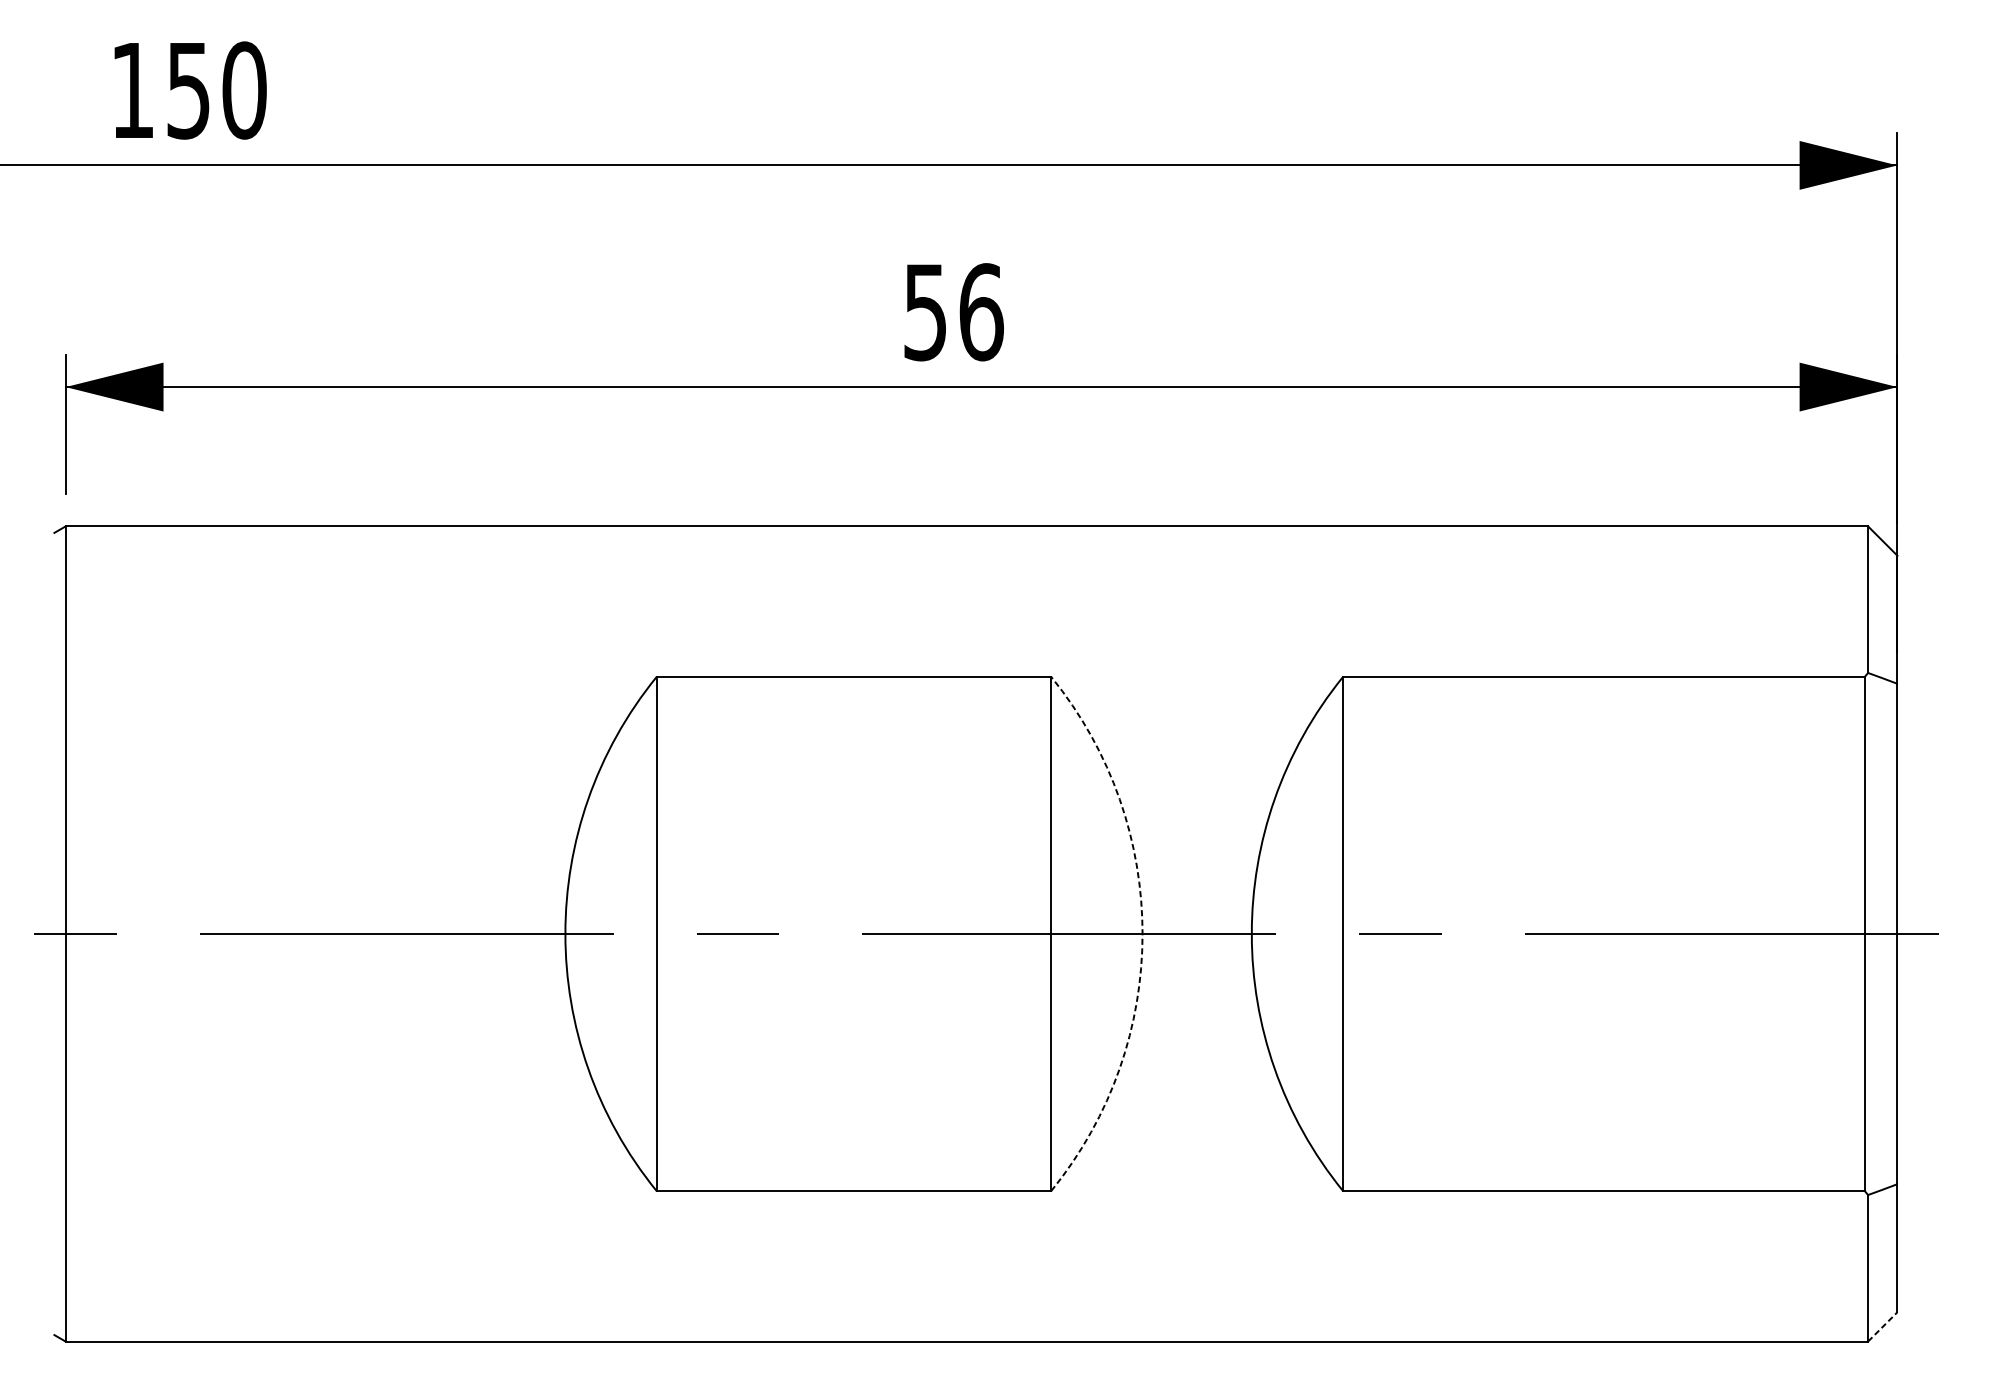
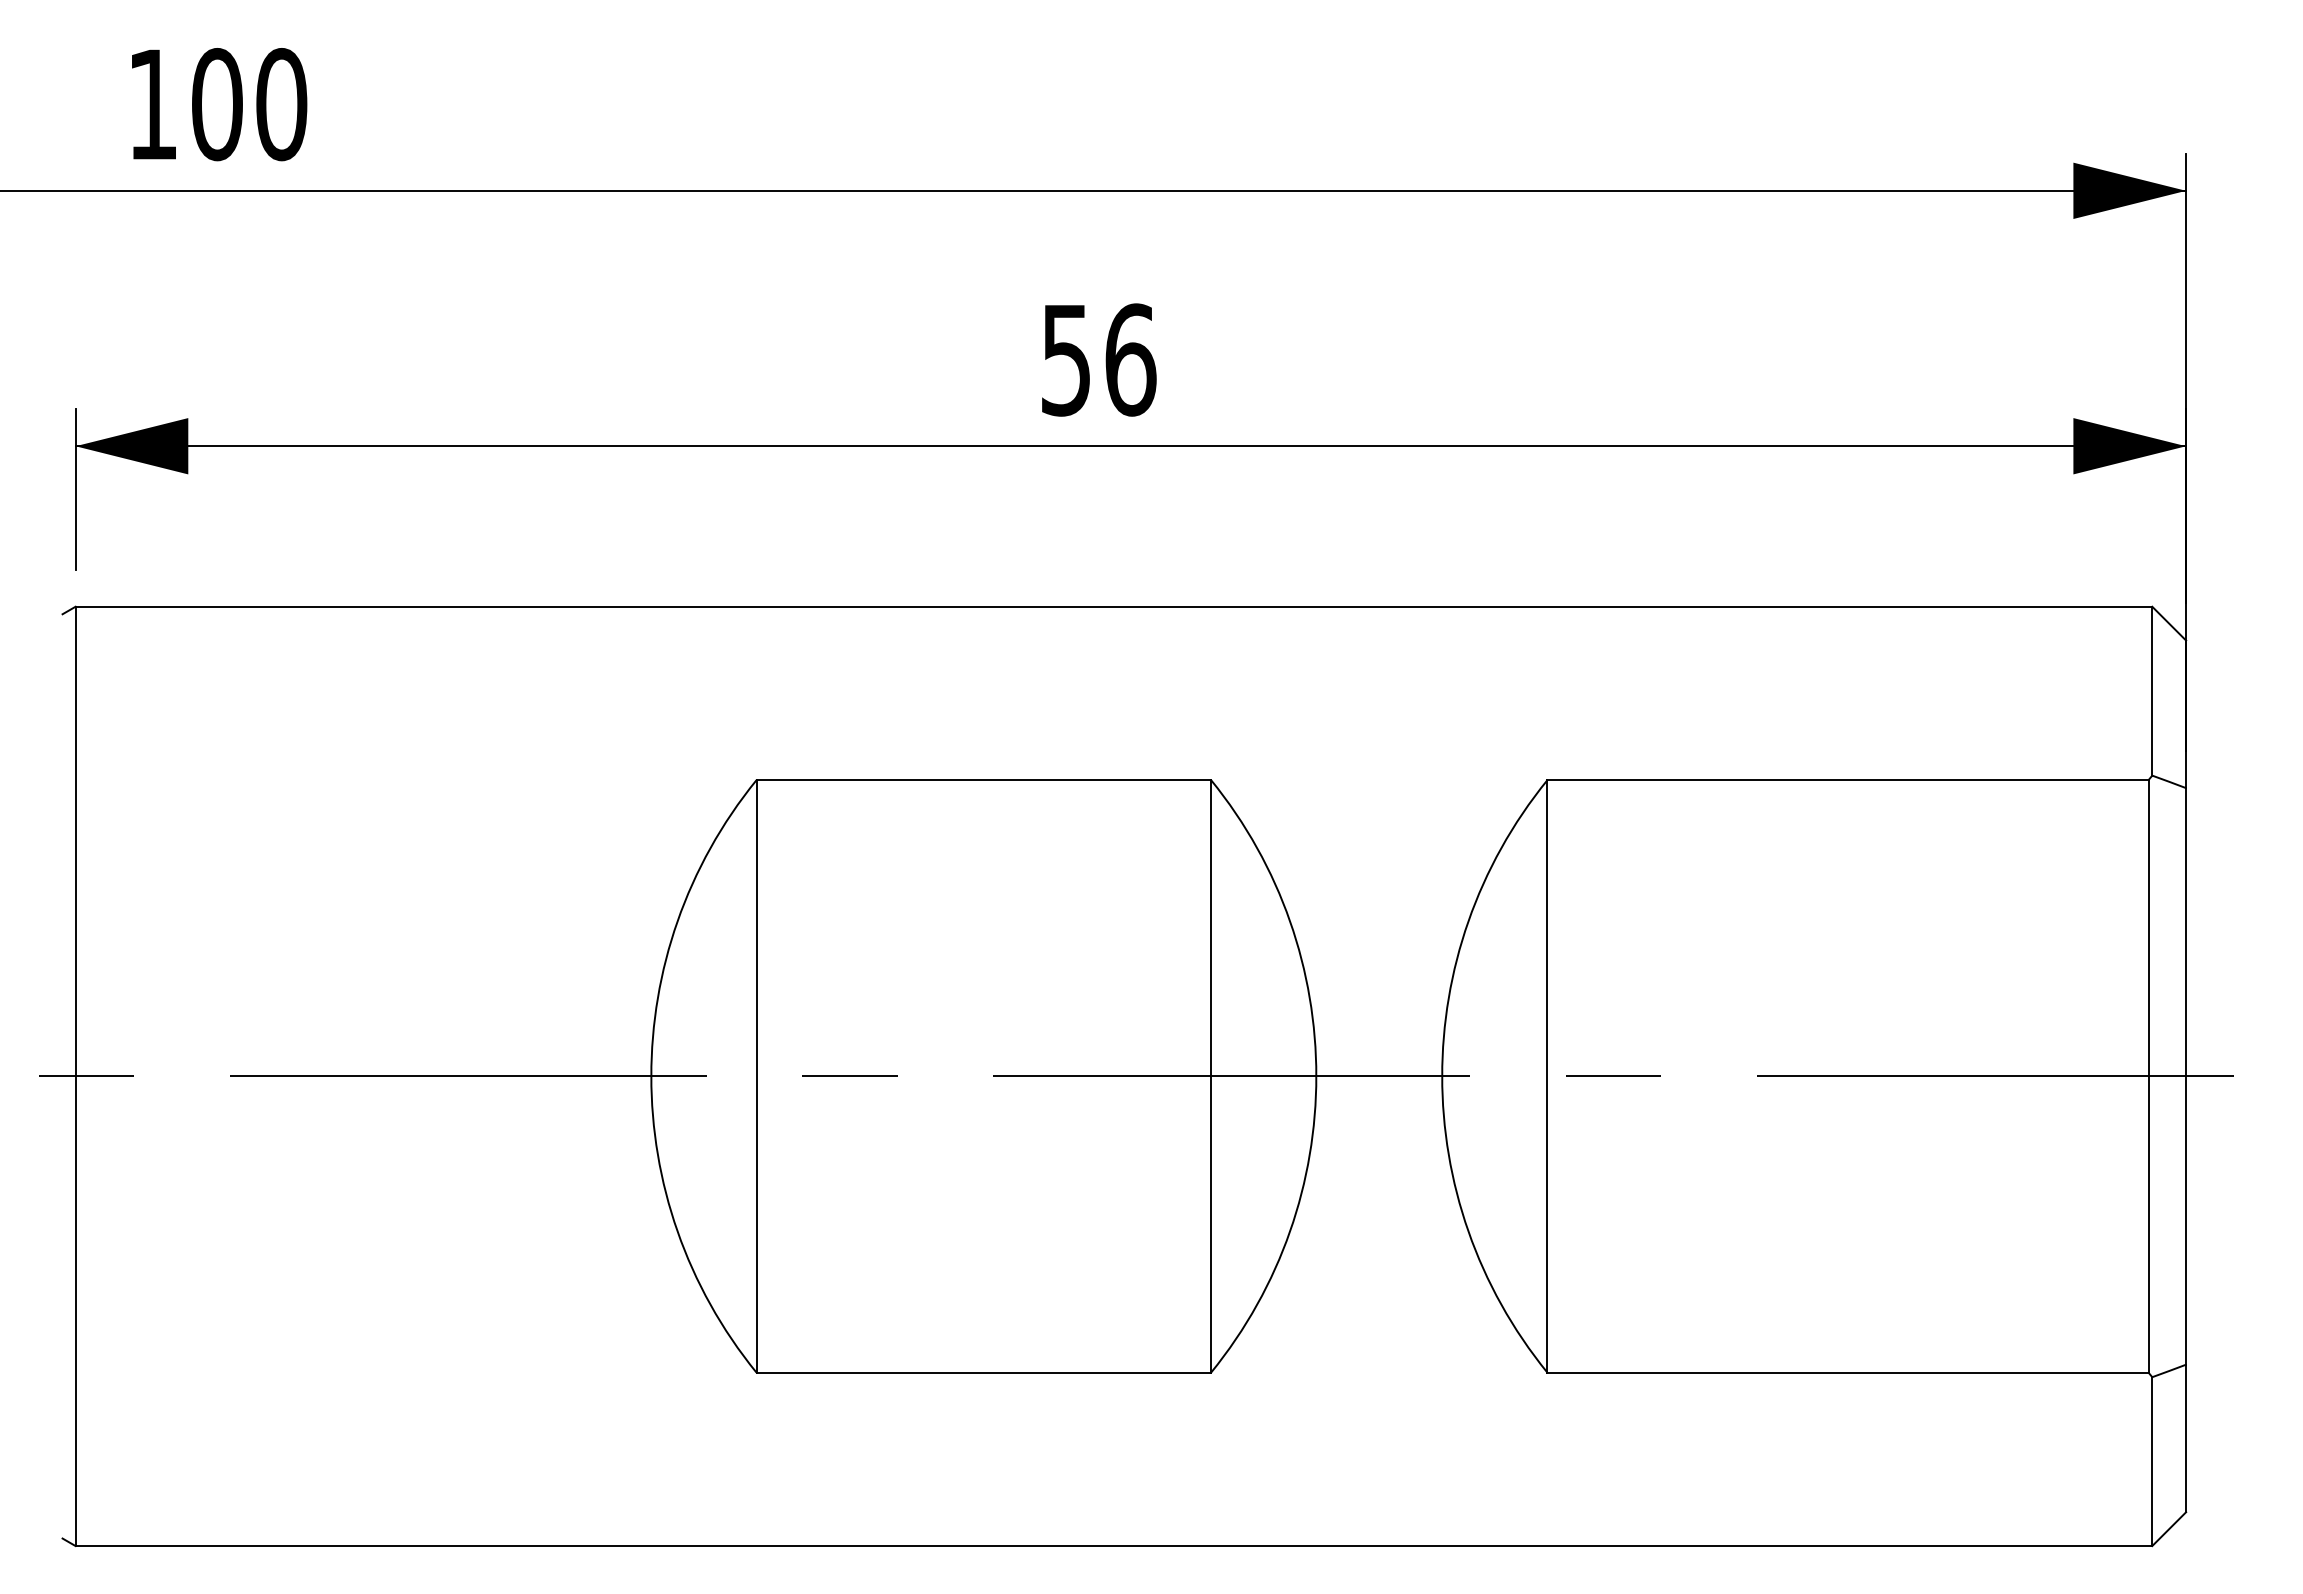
text: (188, 90) -> (217, 104), 150 -> 100
arc: (1142, 934) -> (1316, 1076), dashed -> solid
line: (1883, 1327) -> (2169, 1529), dashed -> solid

